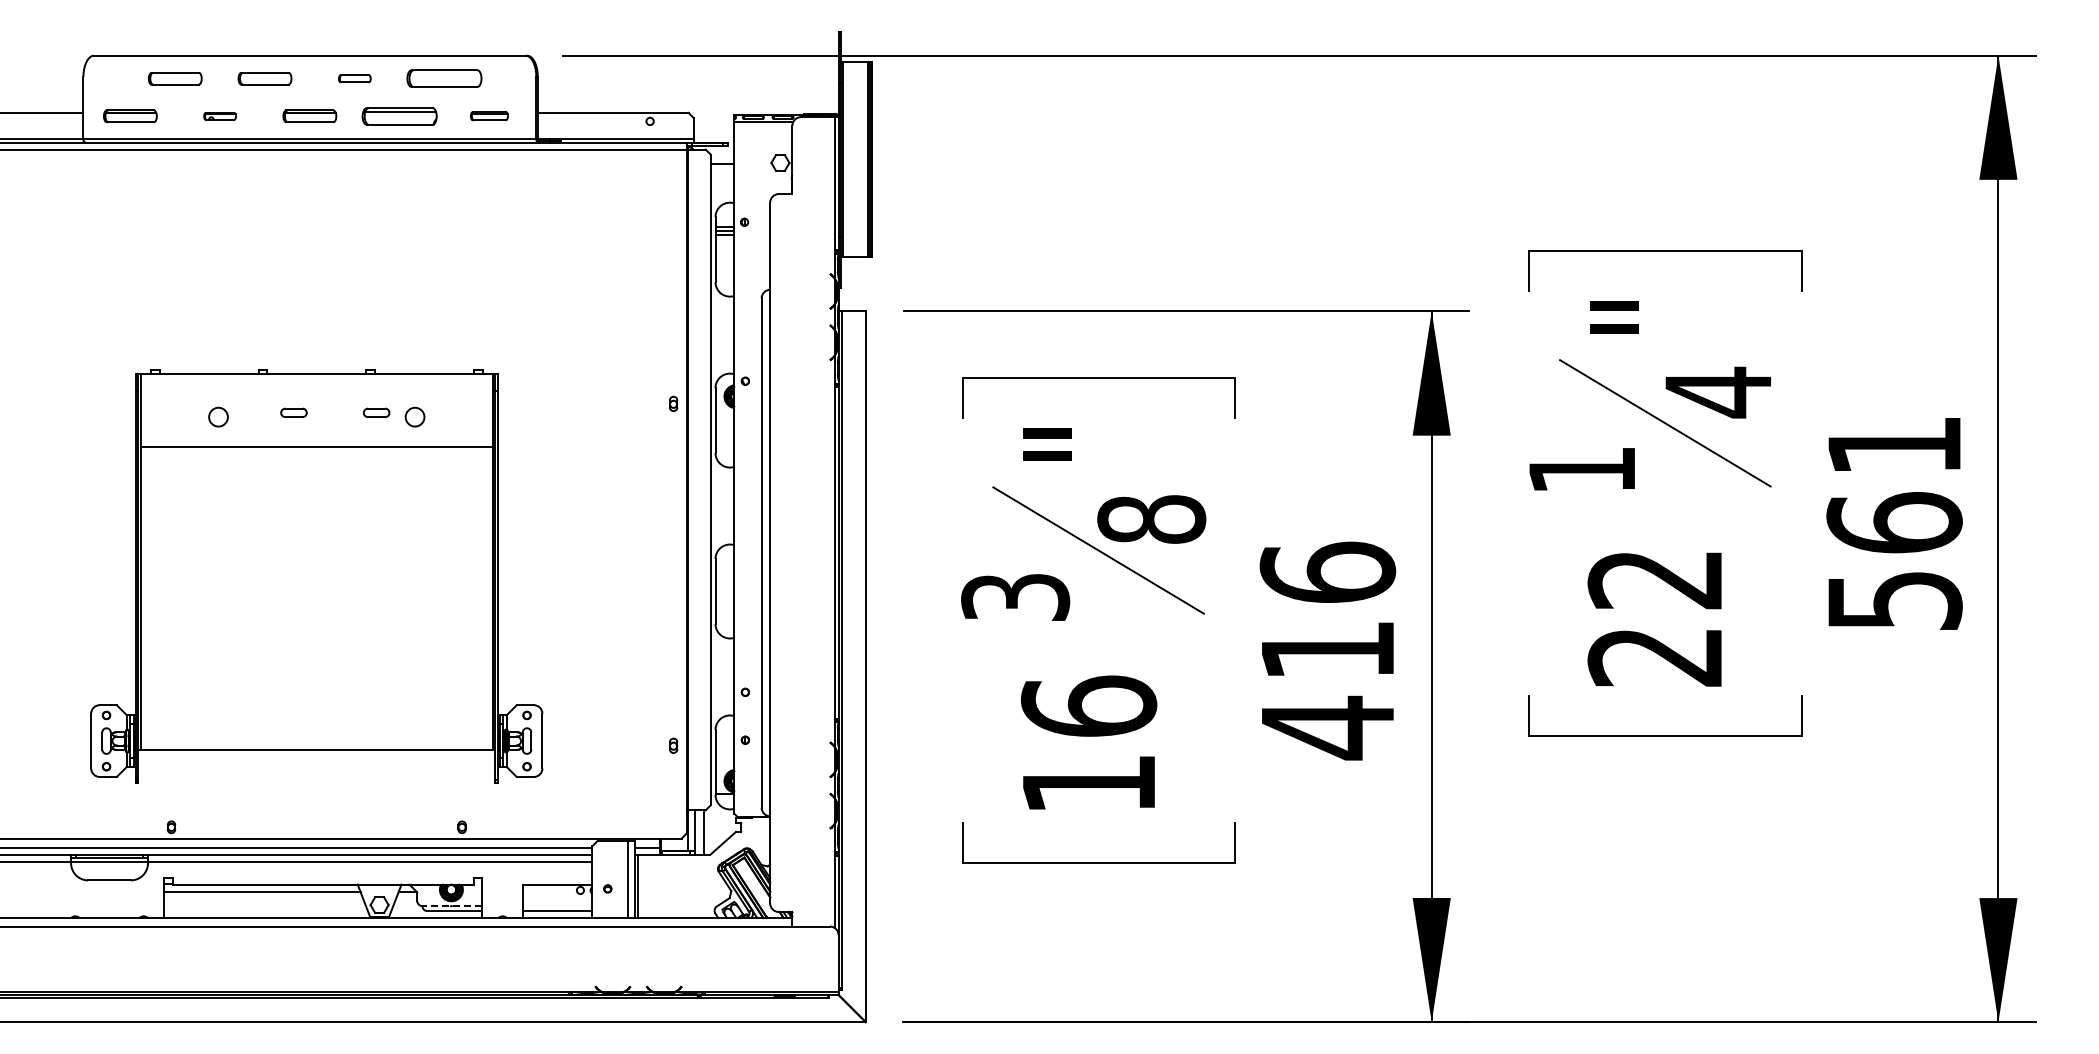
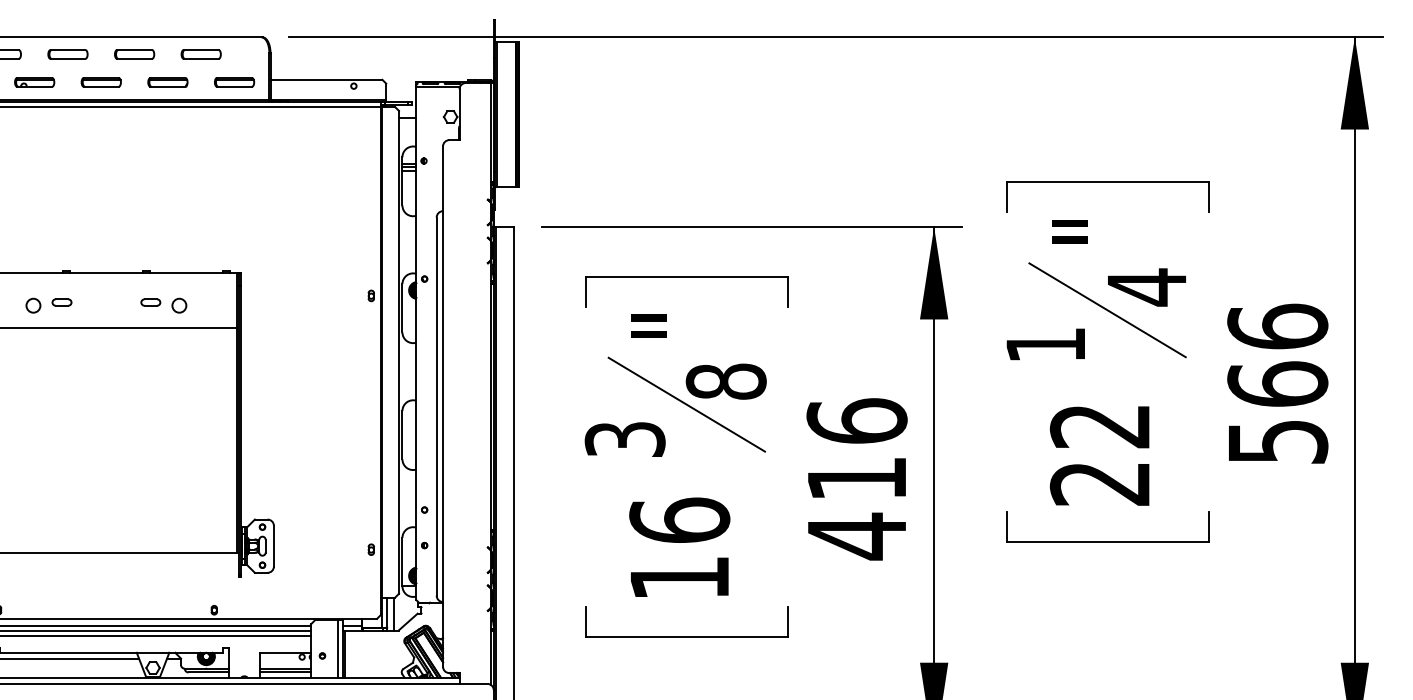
part: (354, 78) -> (134, 54), size x1.67
part: (444, 78) -> (201, 54), size x0.71
part: (399, 115) -> (167, 81), size x0.71
part: (489, 115) -> (234, 81), size x1.43
part: (219, 116) -> (34, 82), size x1.67
part: (293, 412) -> (61, 302), moved
text: (1894, 444) -> (1277, 326), 561 -> 566
line: (452, 906) -> (207, 669), dashed -> solid
line: (557, 906) -> (285, 669), added

